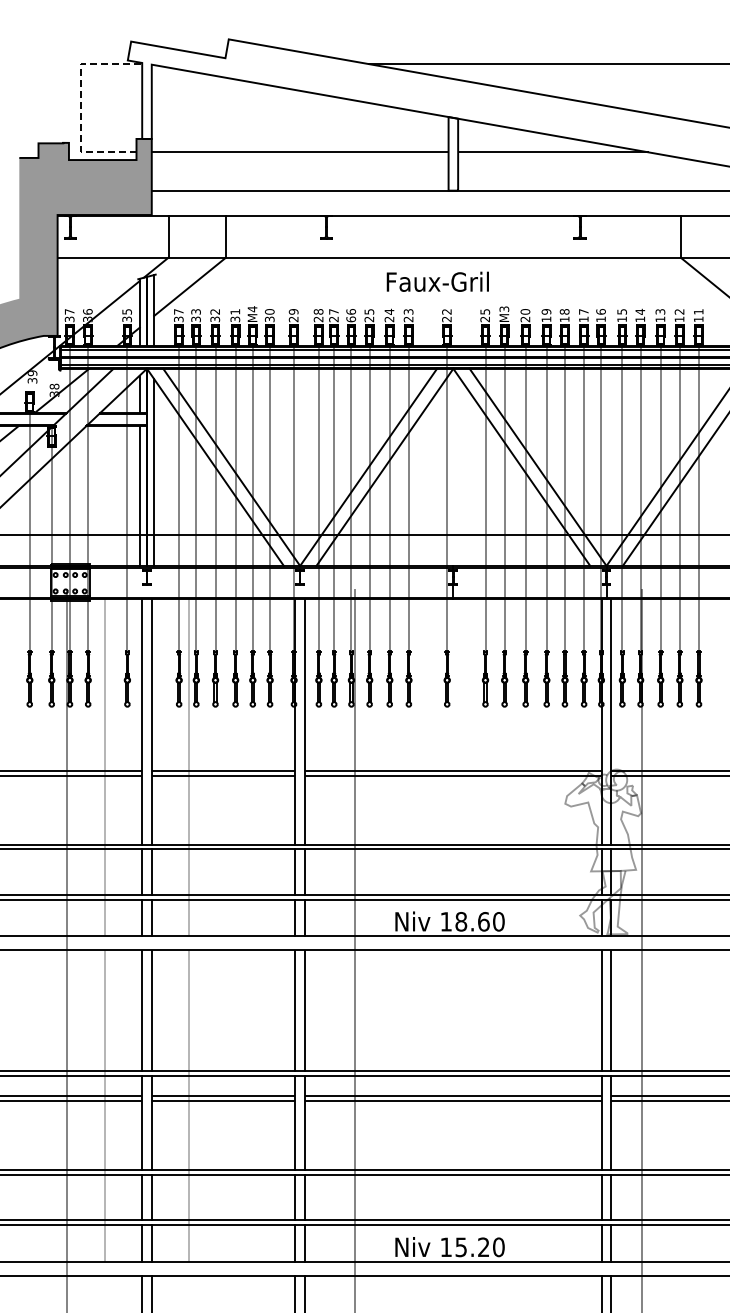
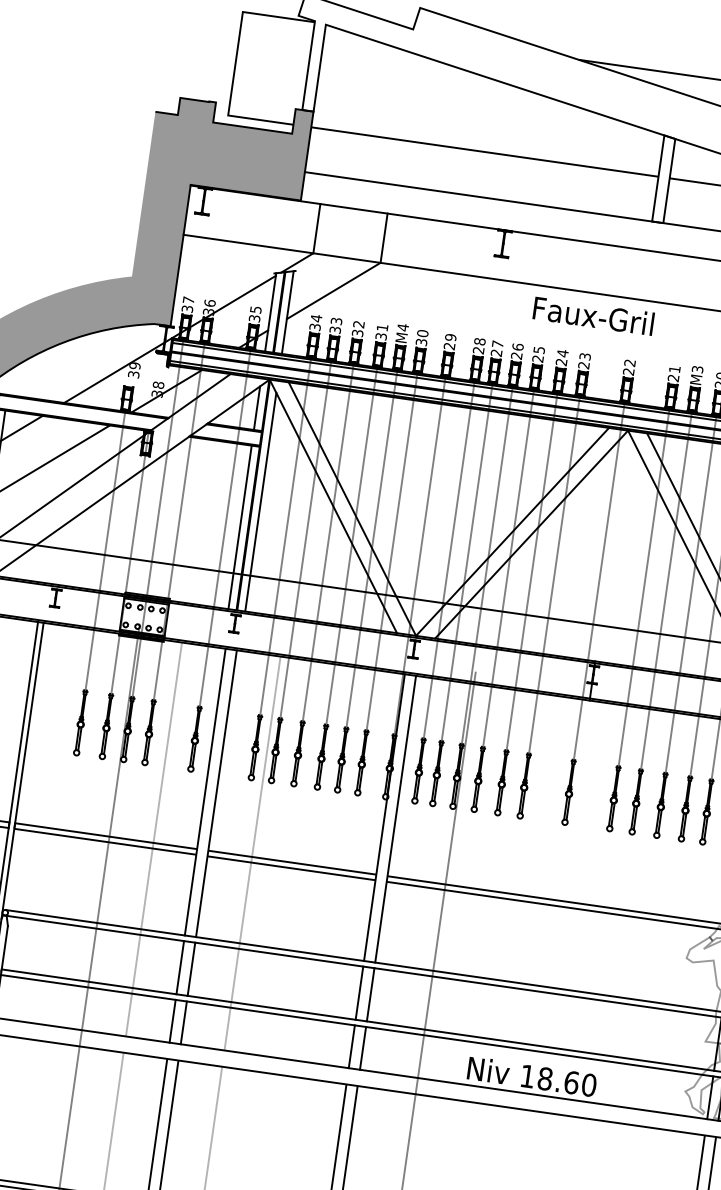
line: (80, 104) -> (235, 59), dashed -> solid
text: (437, 281) -> (593, 315), moved
text: (178, 311) -> (316, 317), 37 -> 34
text: (485, 311) -> (675, 369), 25 -> 21
text: (351, 319) -> (517, 356), 66 -> 26

